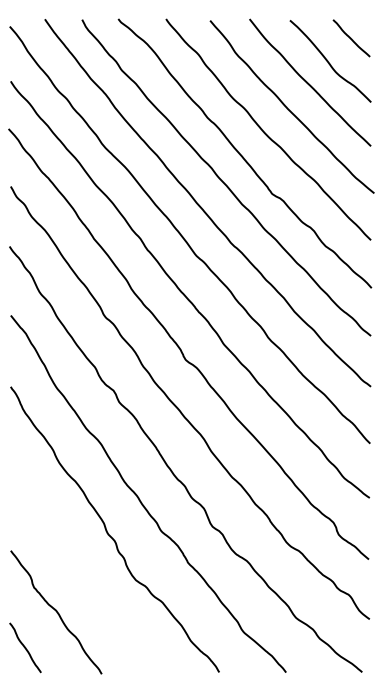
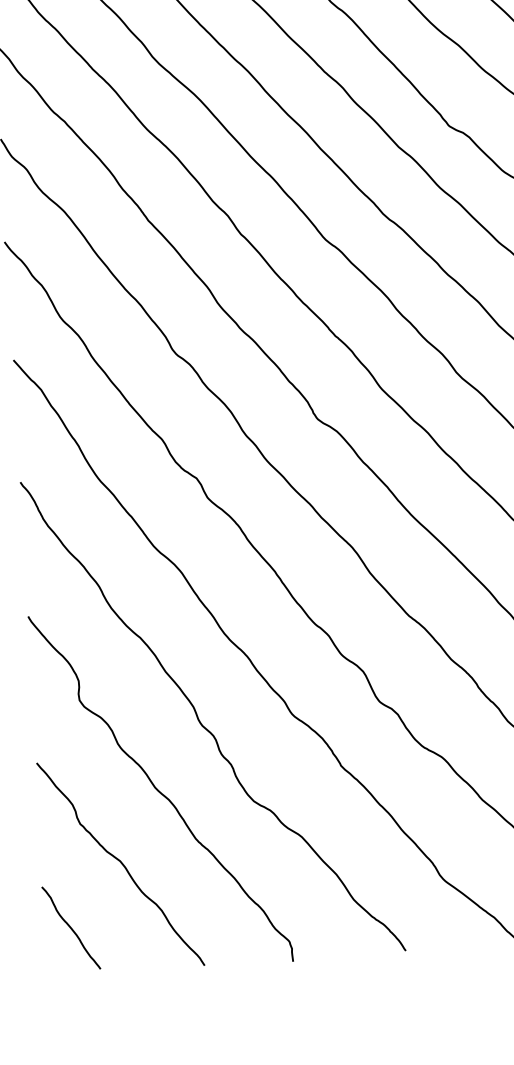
curve: (81, 570) -> (159, 789), added

